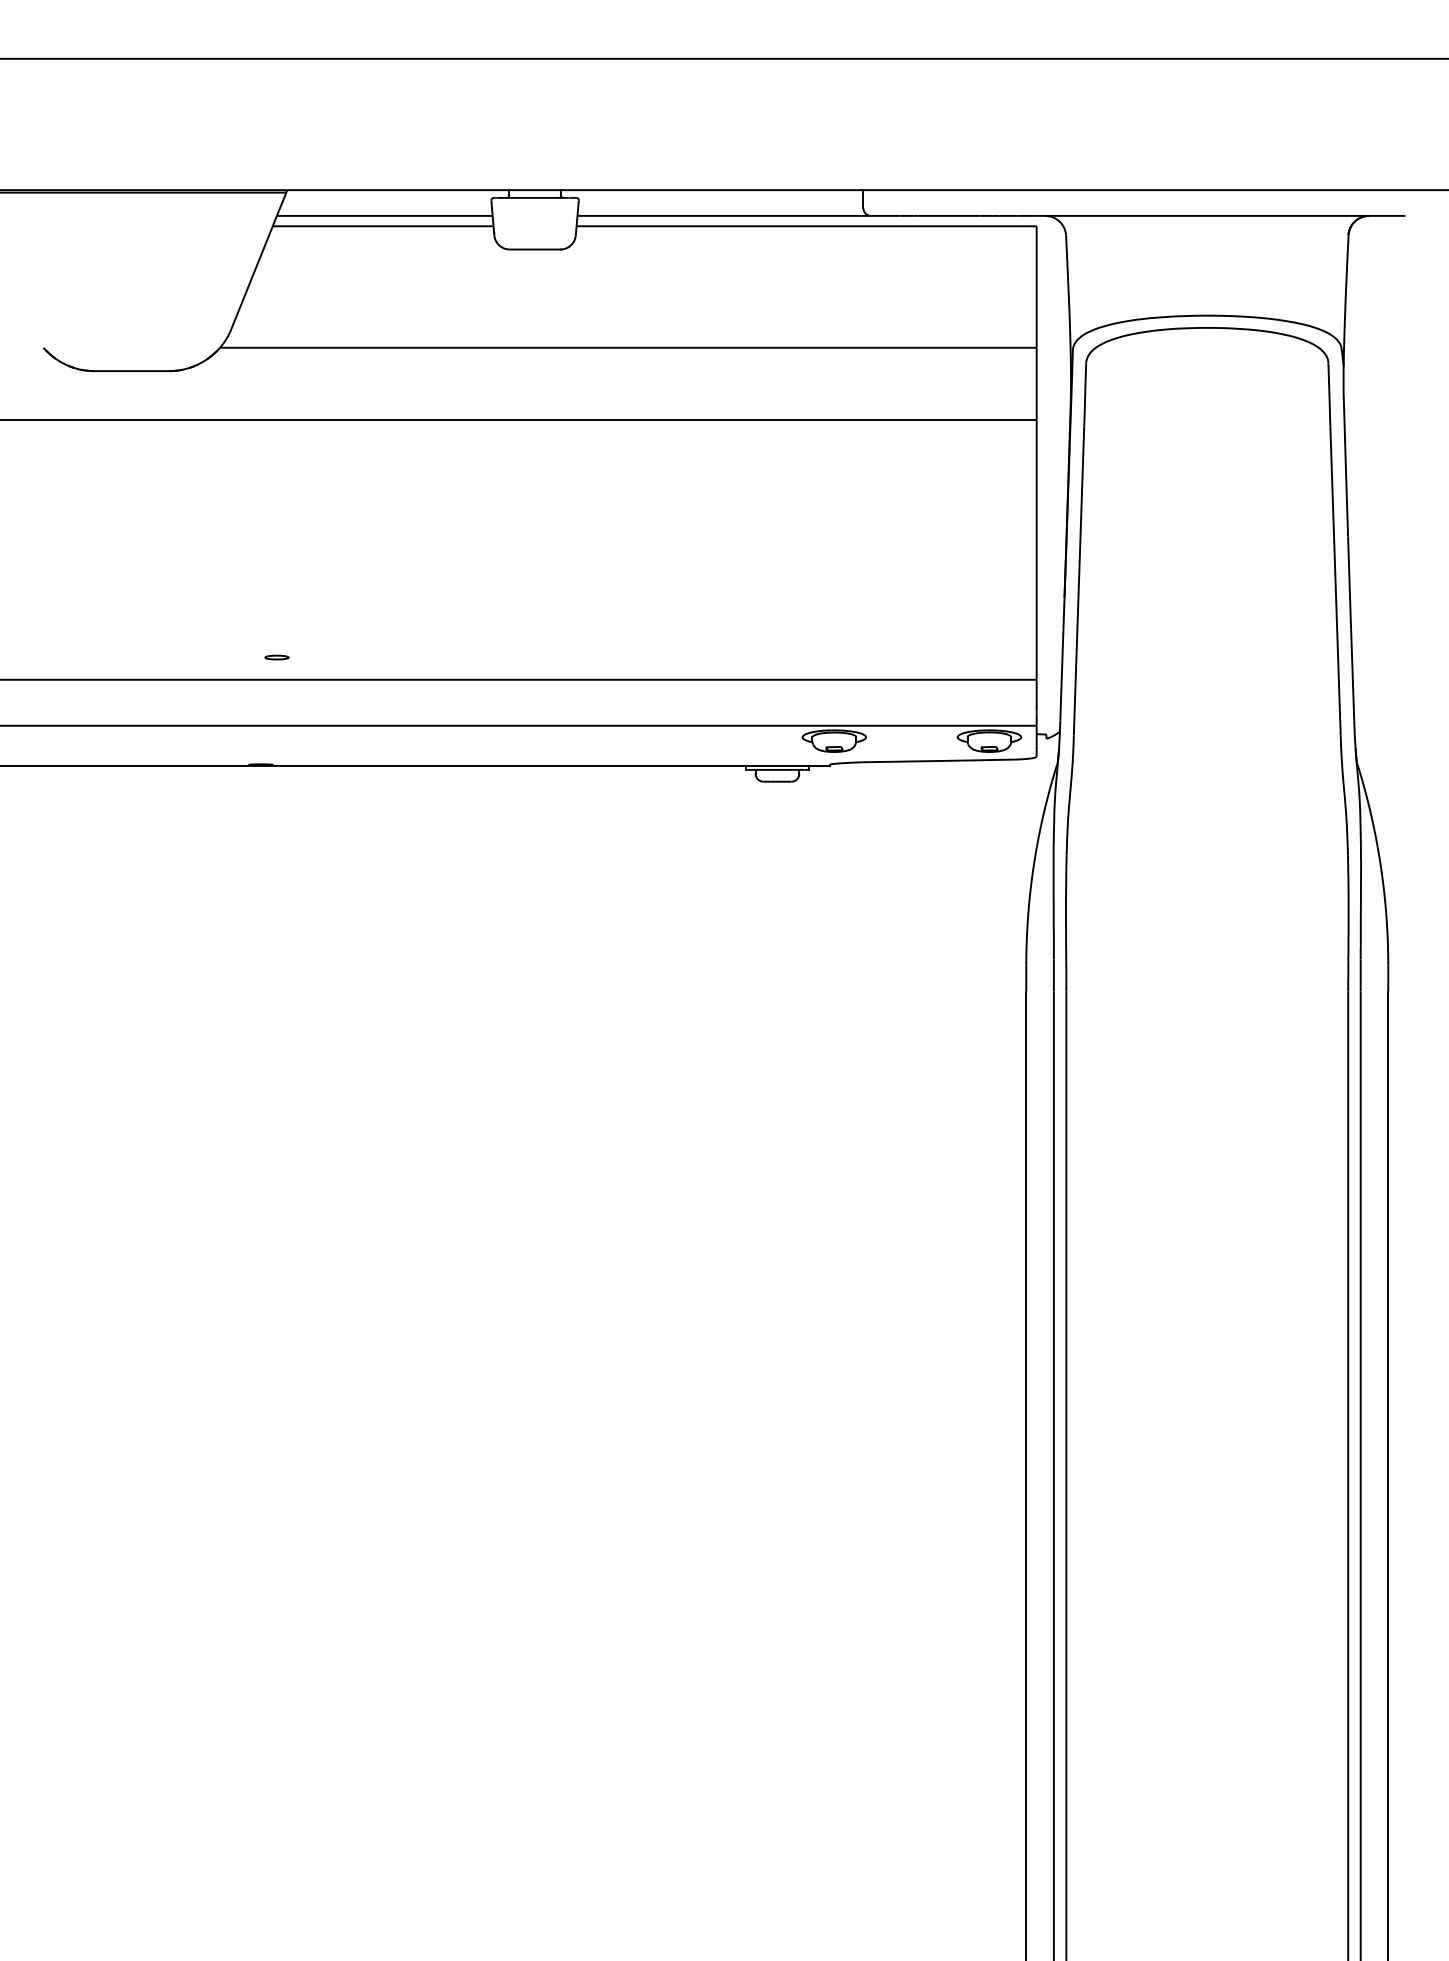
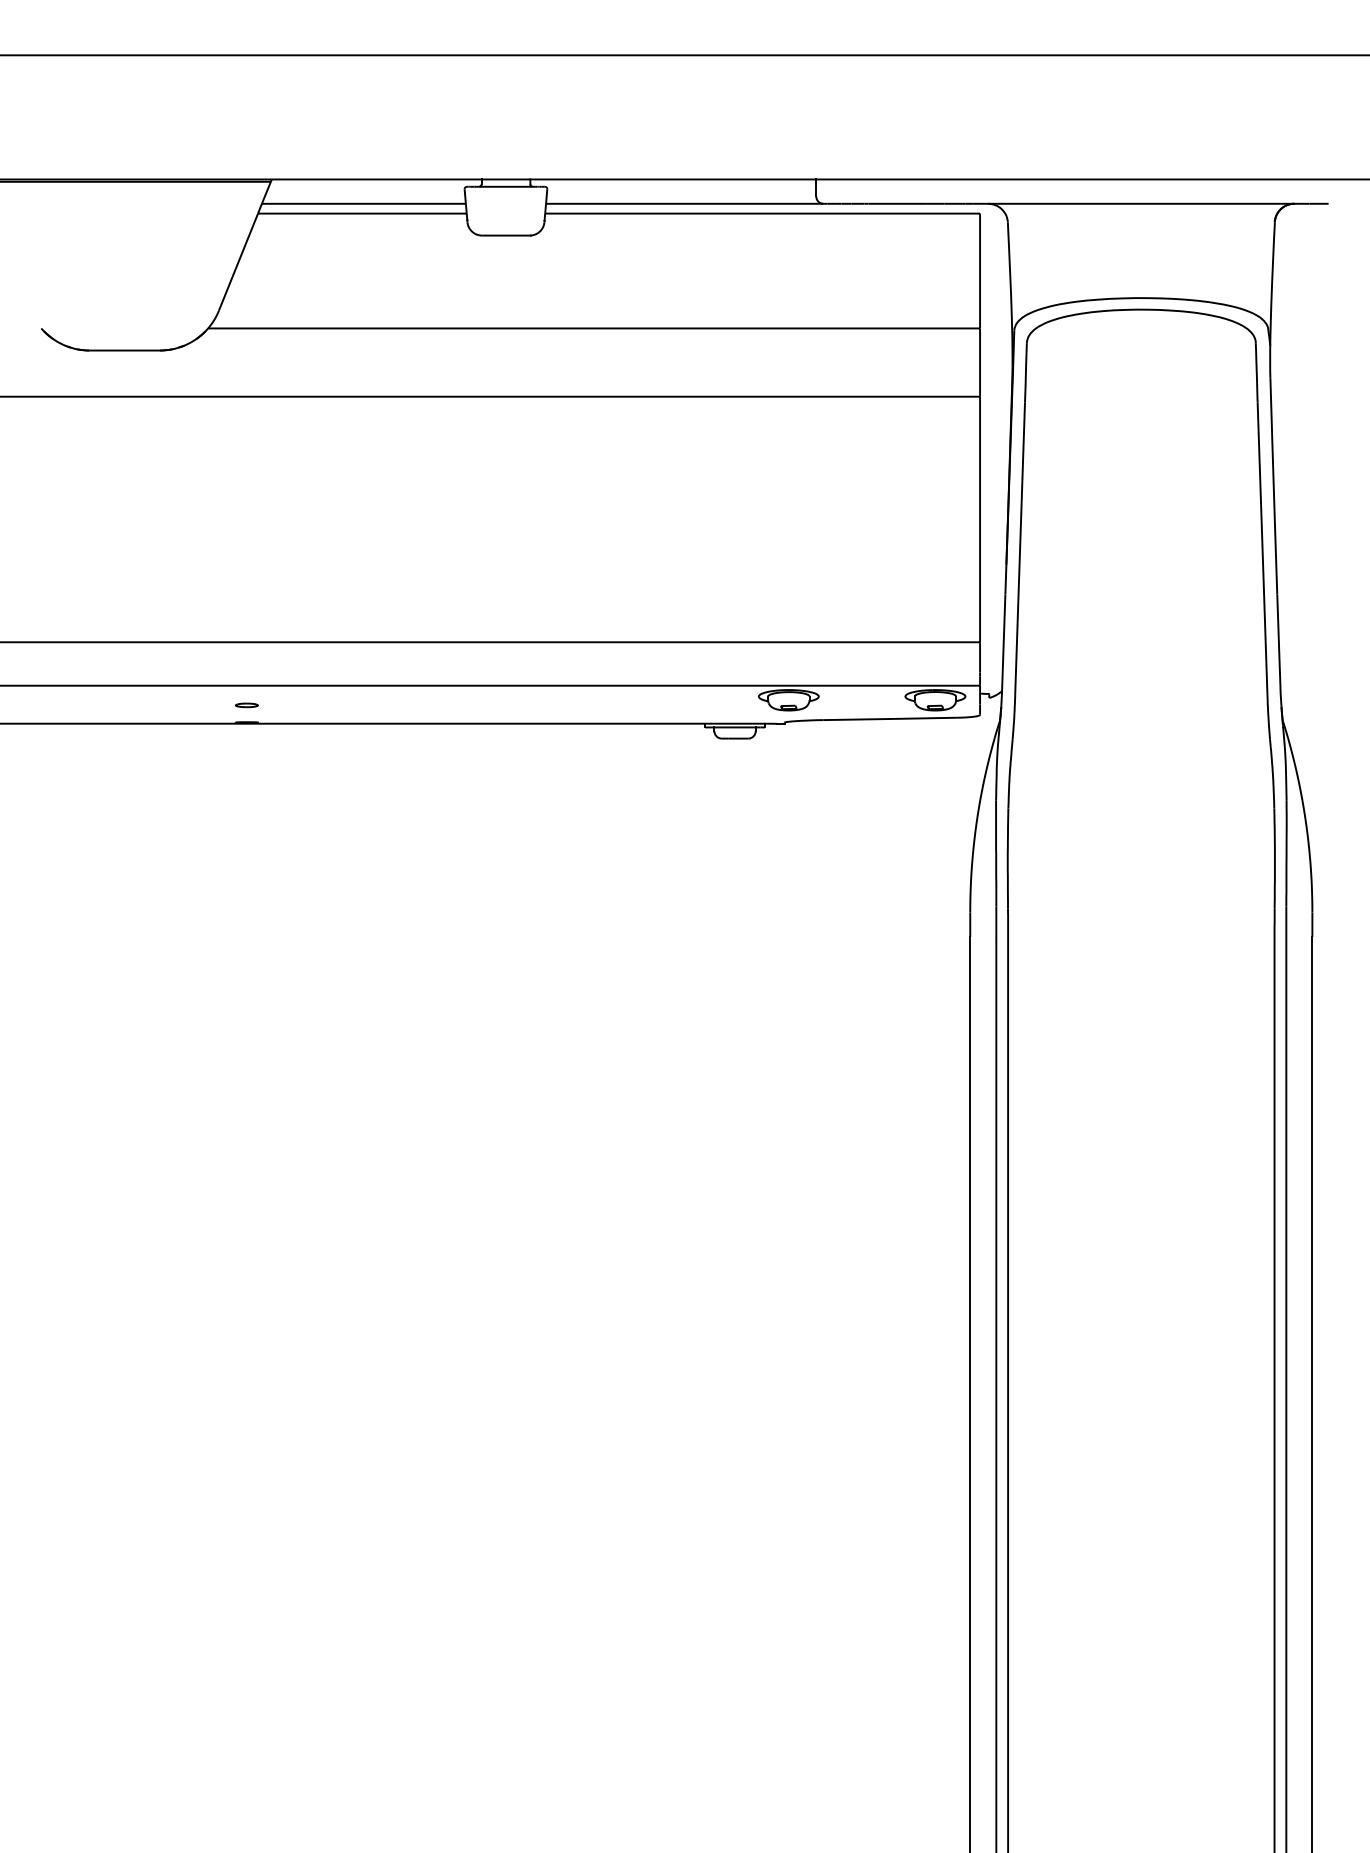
part: (276, 657) -> (246, 705), moved

